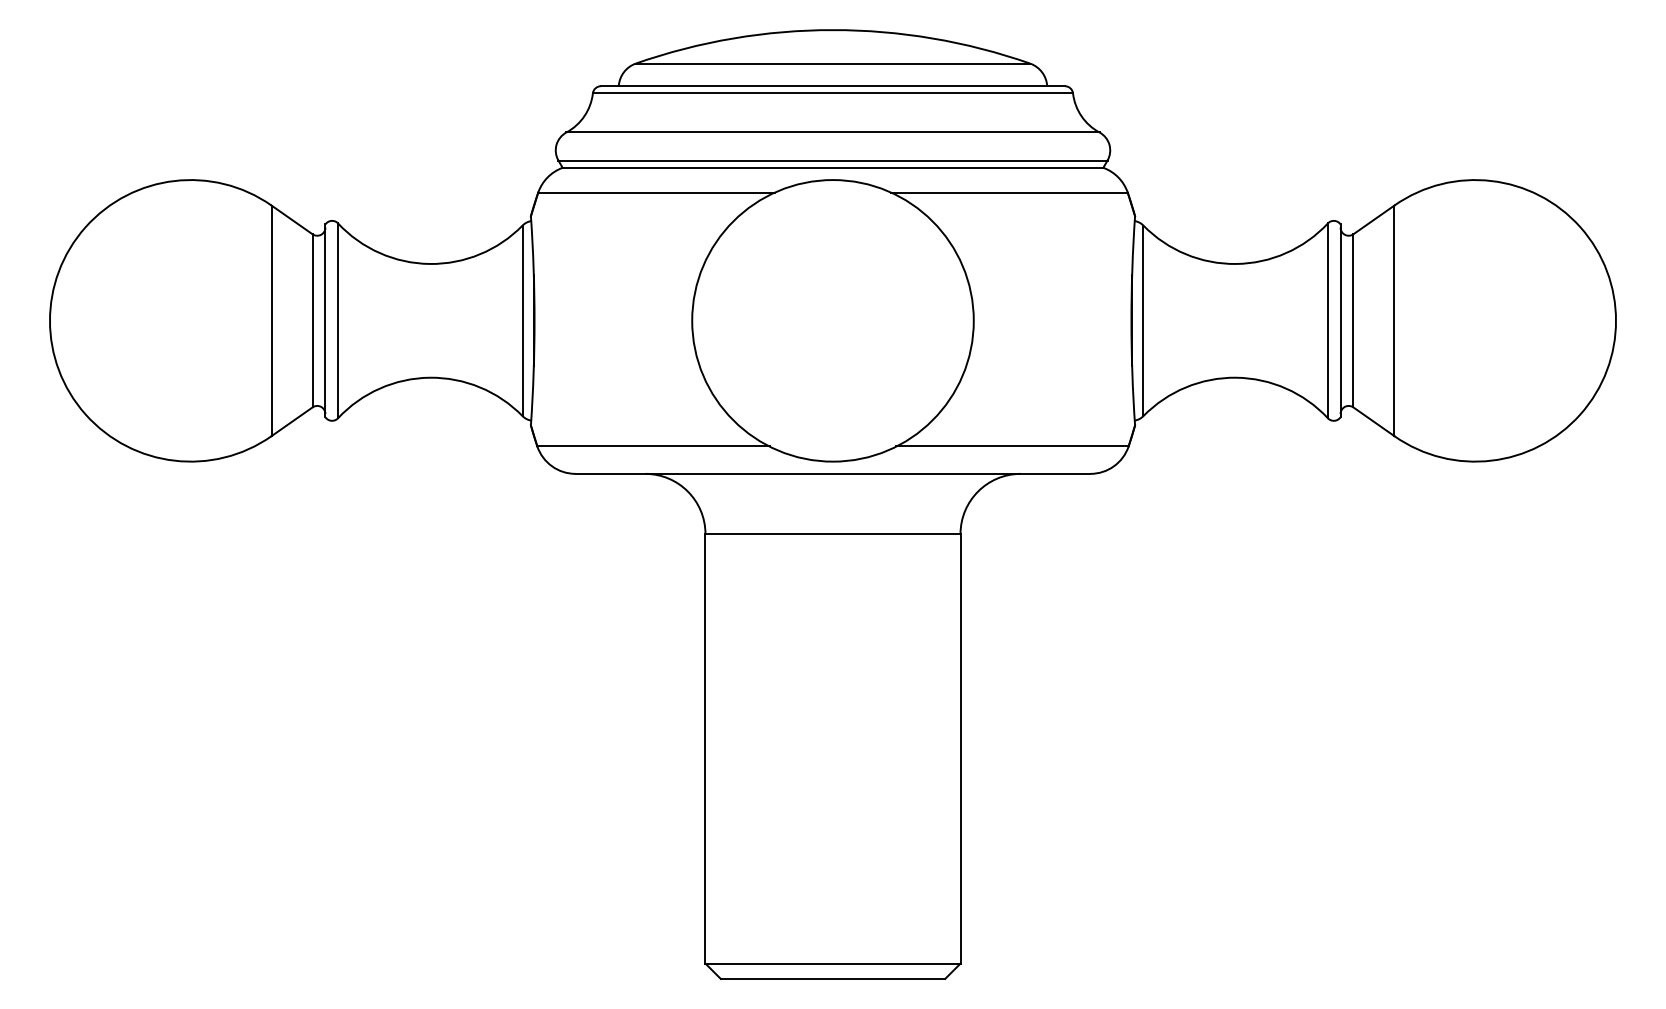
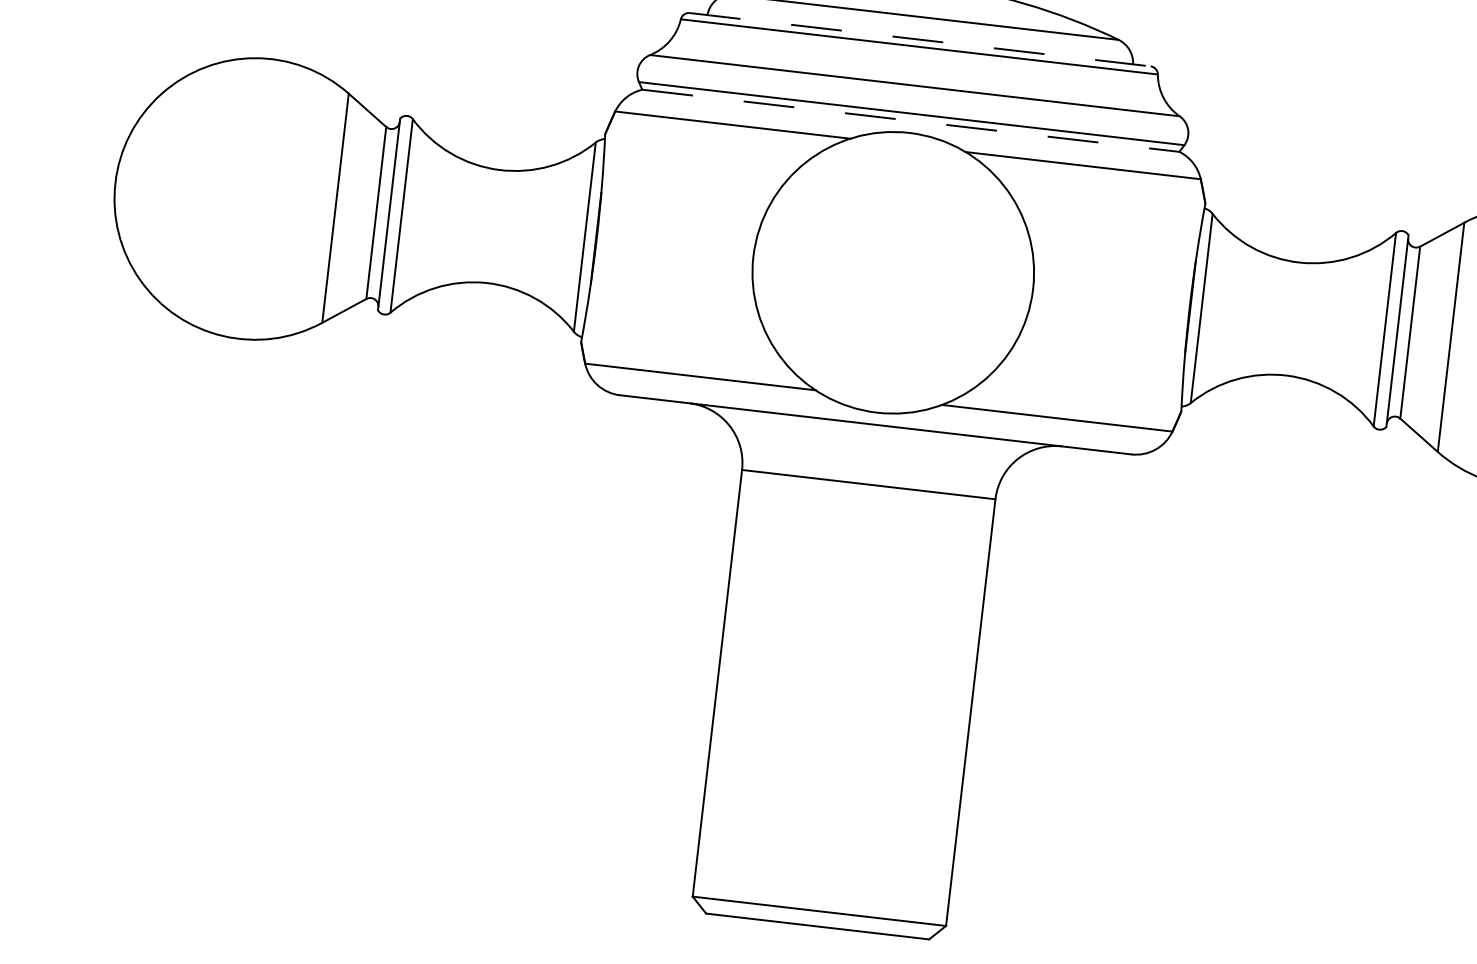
line: (832, 86) -> (919, 39), solid -> dashed
line: (833, 167) -> (911, 120), solid -> dashed

